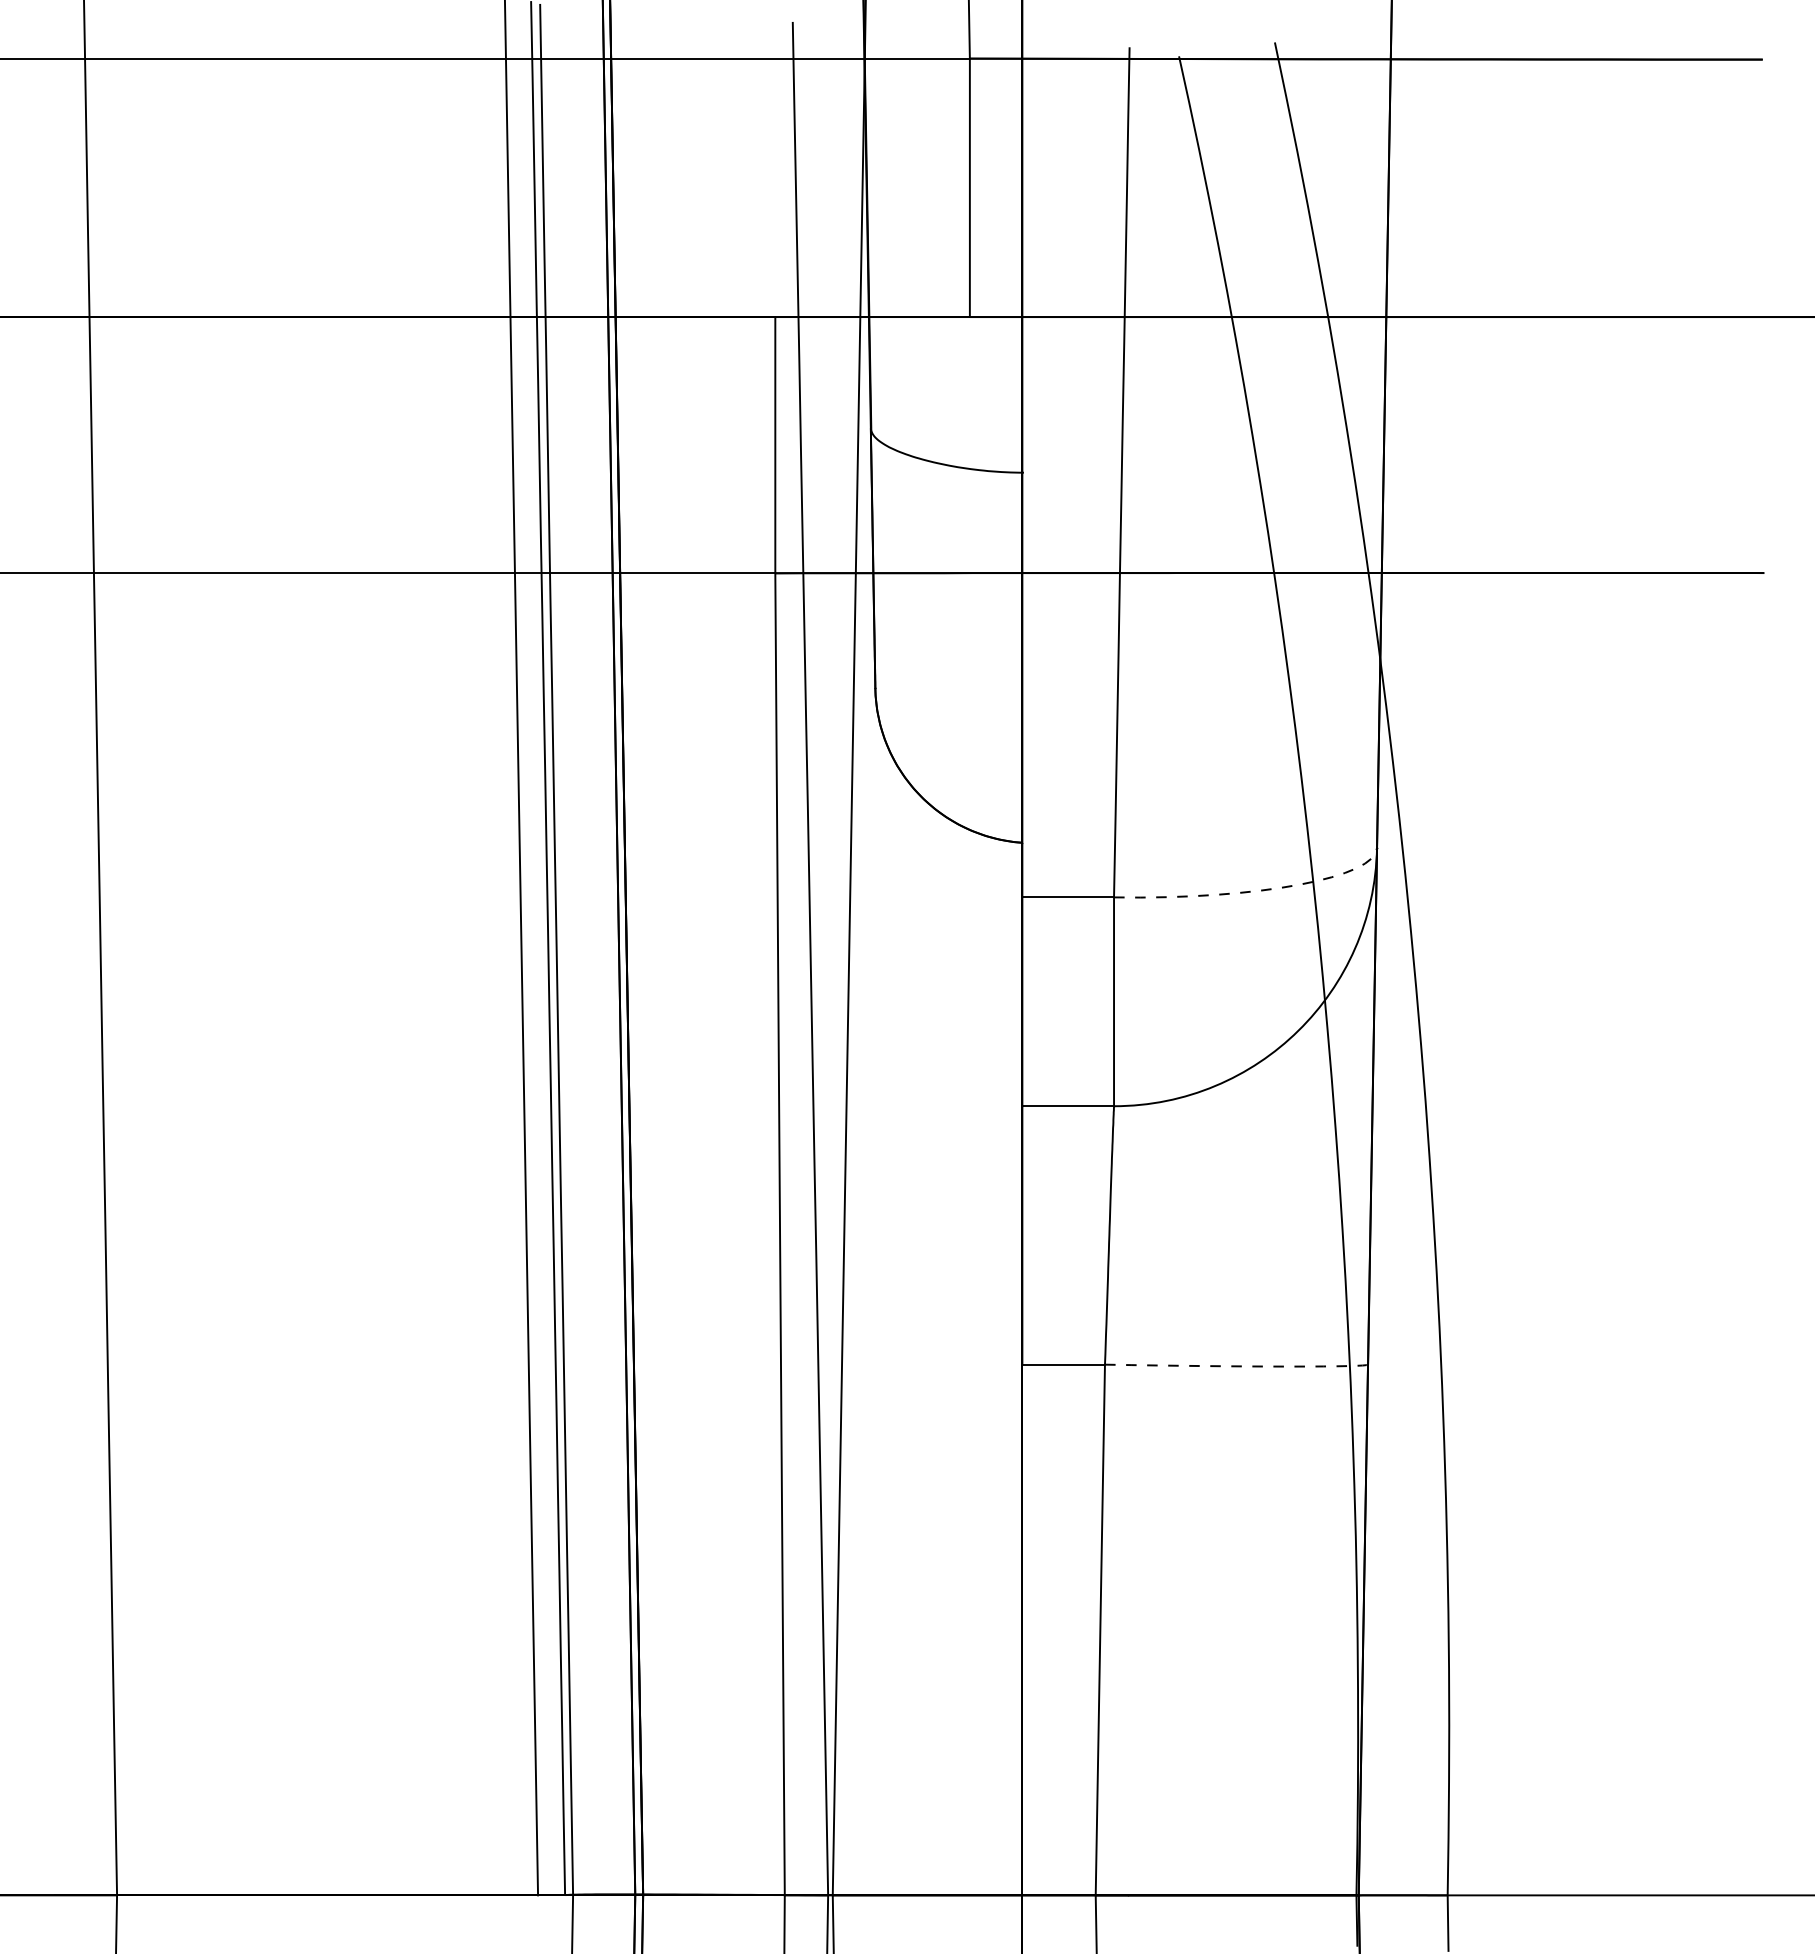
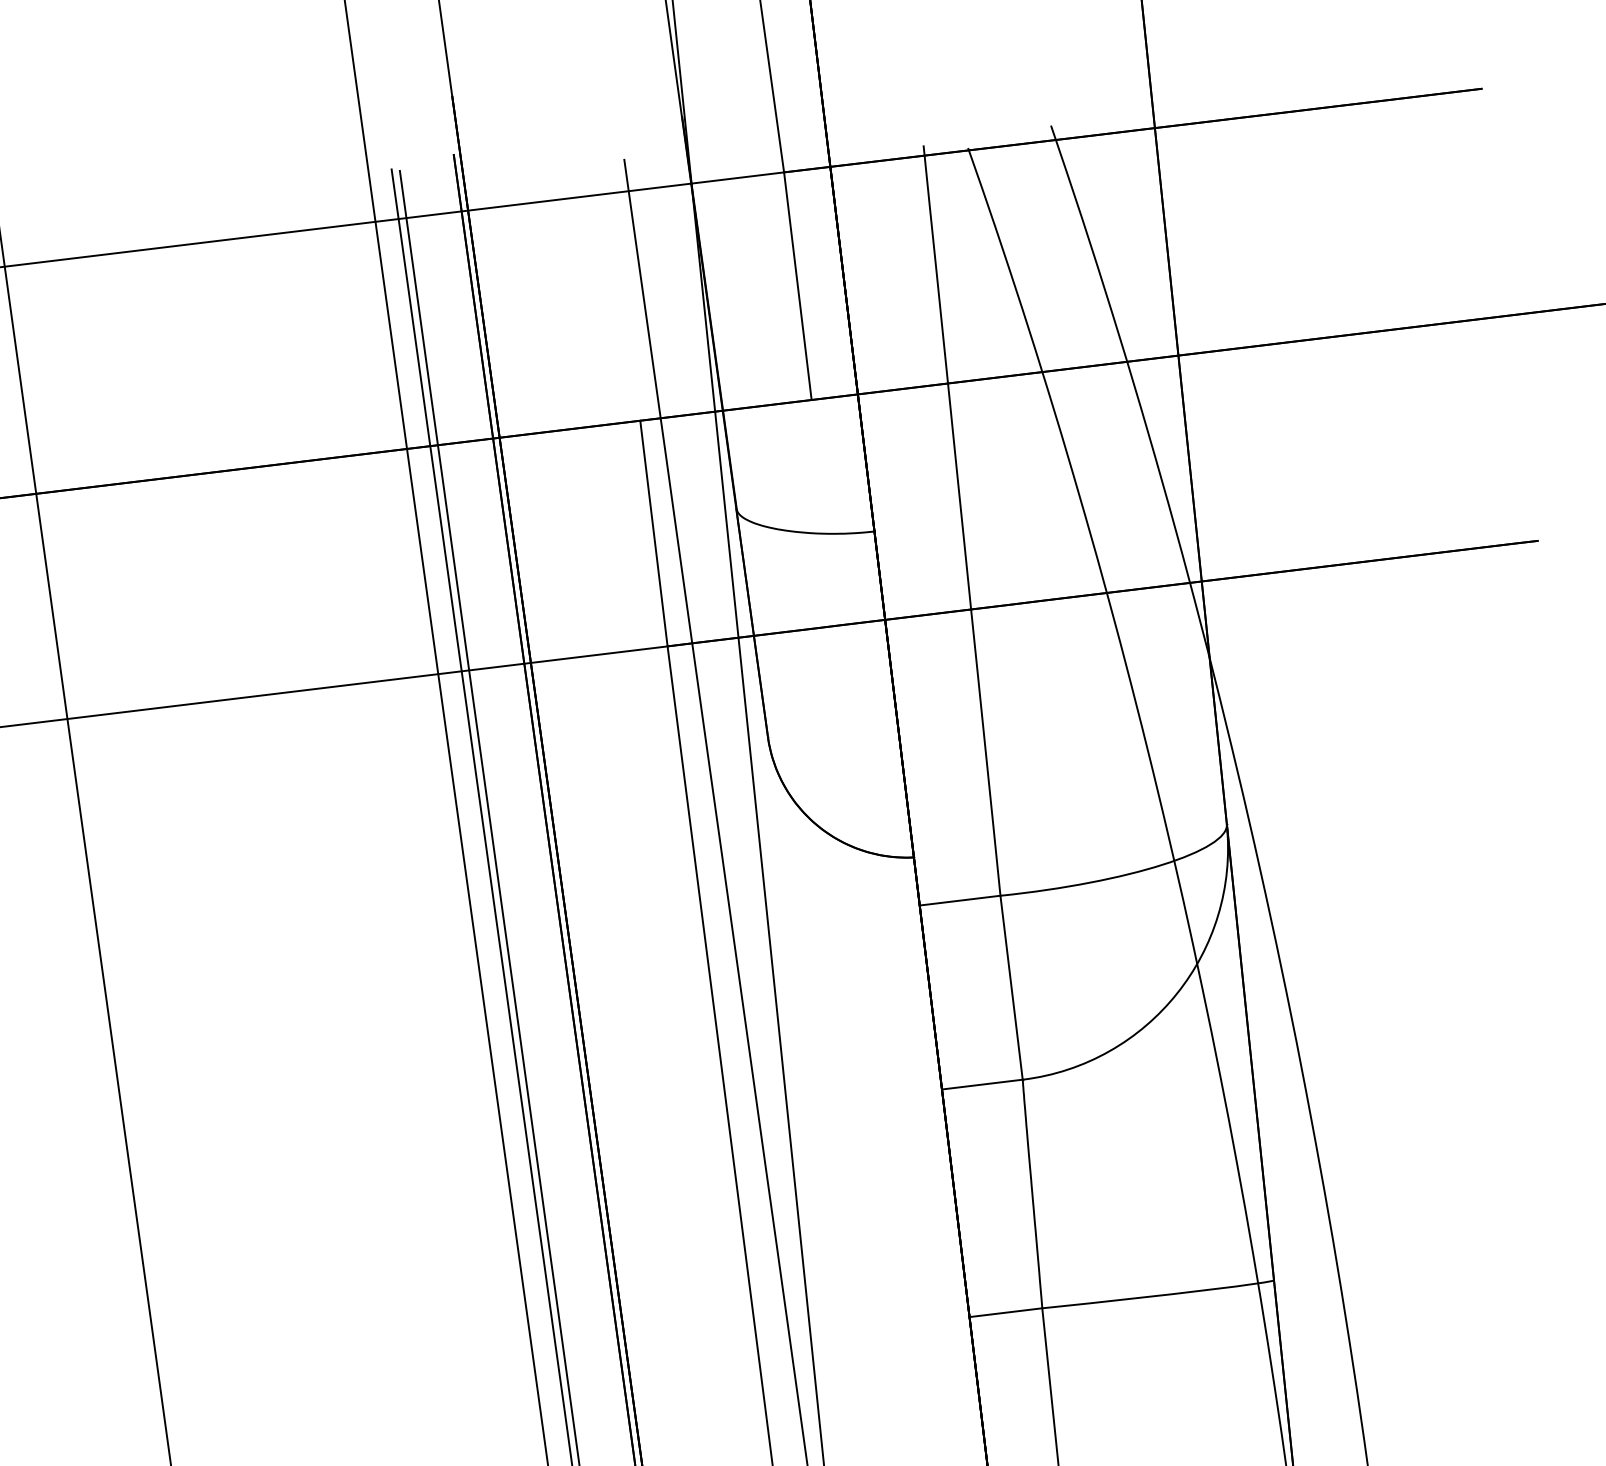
arc: (1259, 890) -> (1127, 874), dashed -> solid
arc: (1245, 1366) -> (1166, 1294), dashed -> solid

